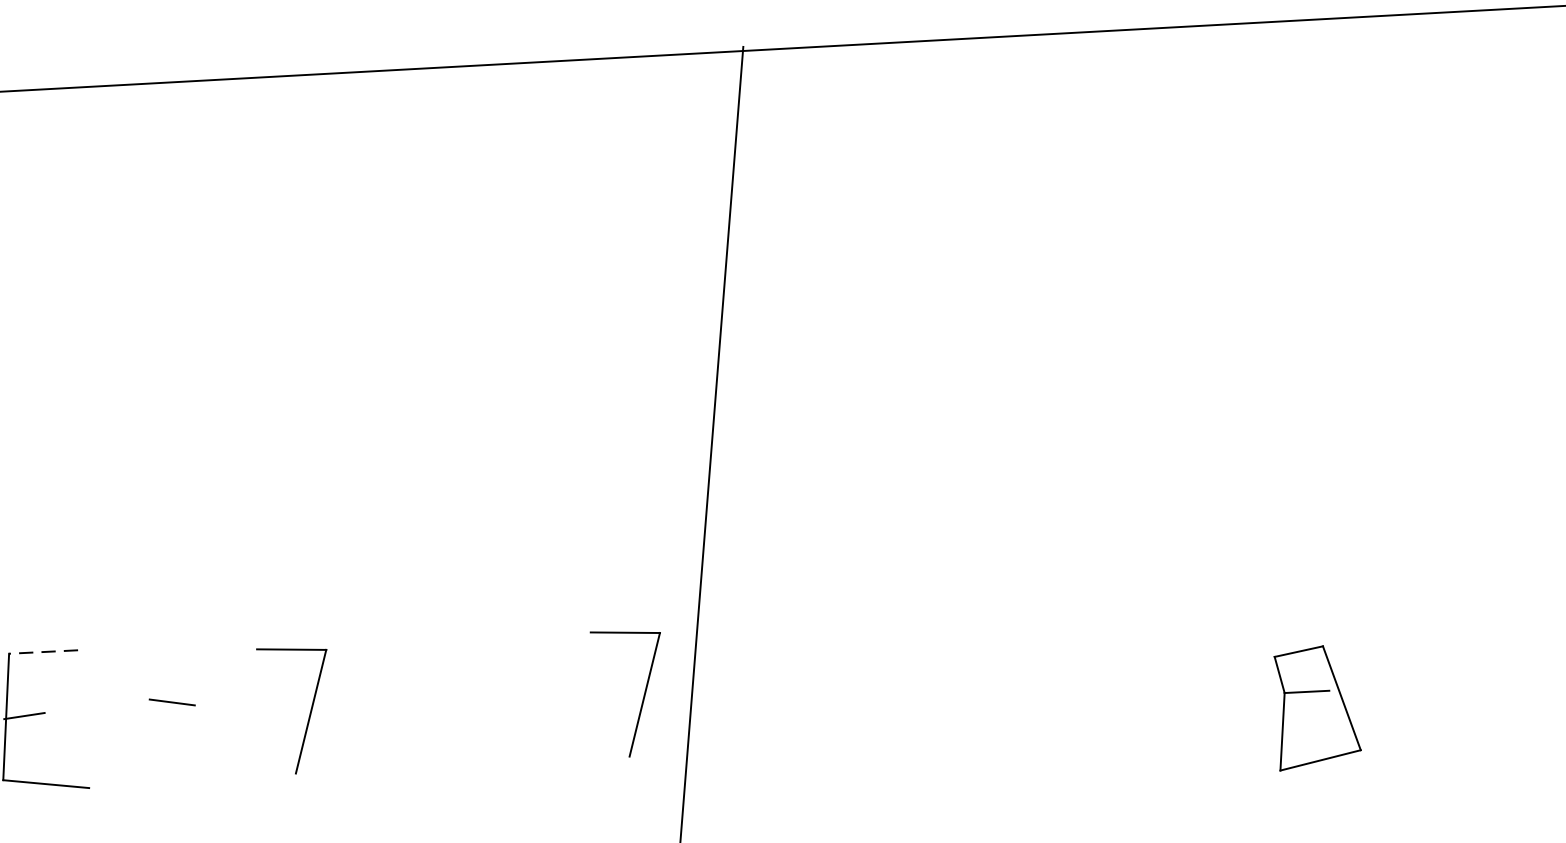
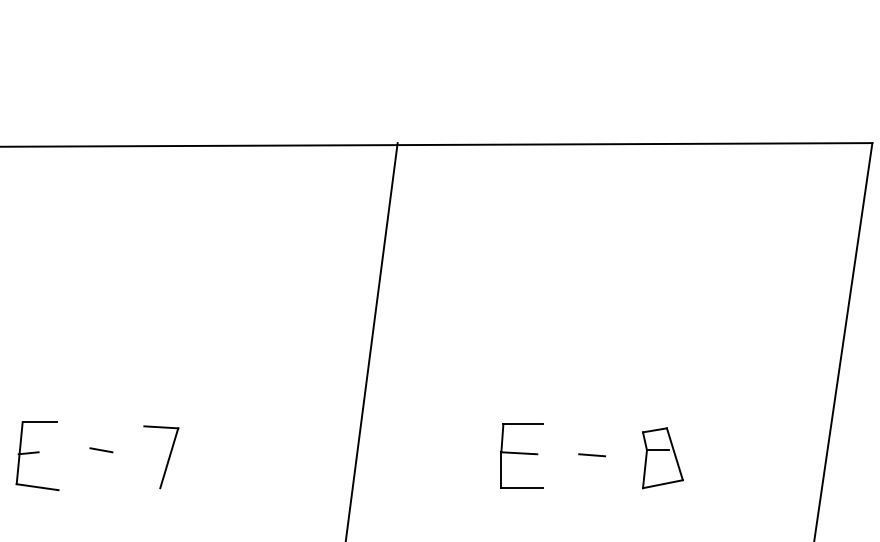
line: (43, 652) -> (39, 422), dashed -> solid
line: (1171, 662) -> (592, 455), added
part: (1027, 669) -> (521, 455), added
part: (641, 699) -> (331, 460), removed
part: (1317, 708) -> (662, 458), moved

